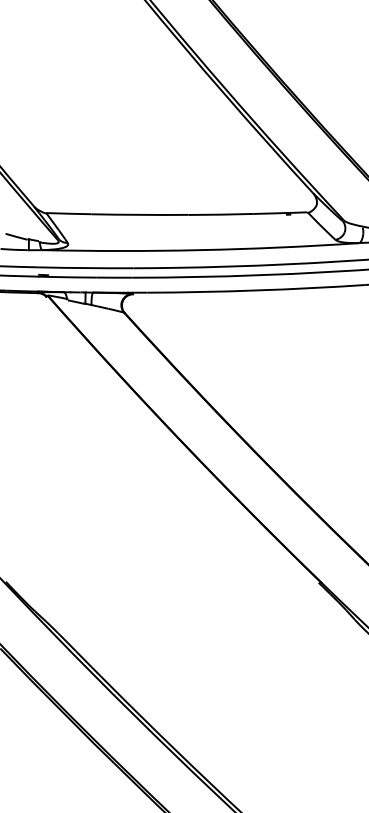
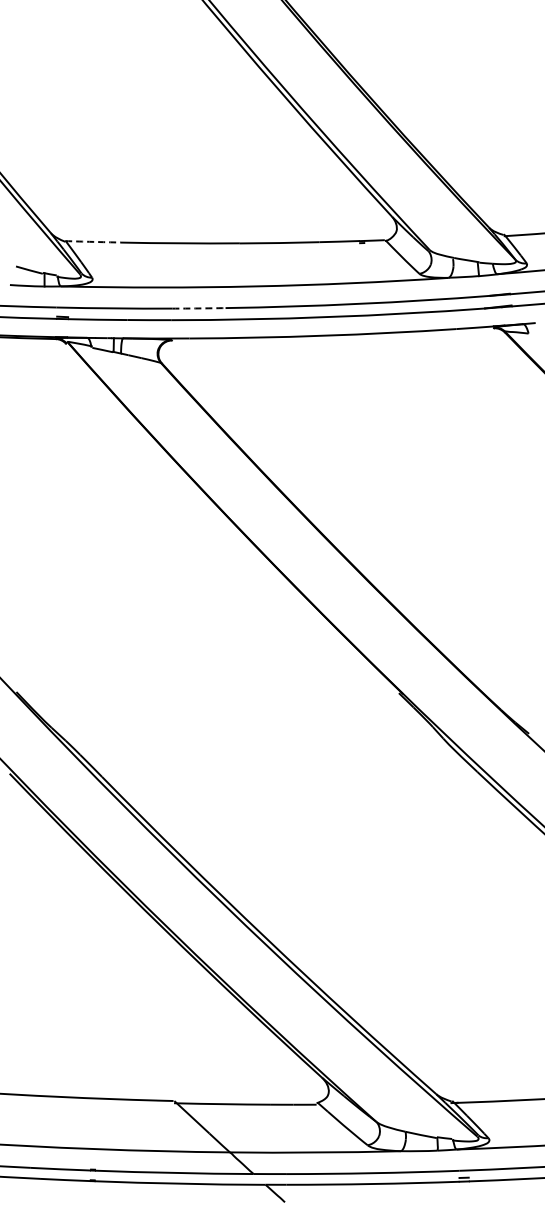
arc: (68, 213) -> (93, 241), solid -> dashed
arc: (154, 268) -> (198, 308), solid -> dashed

